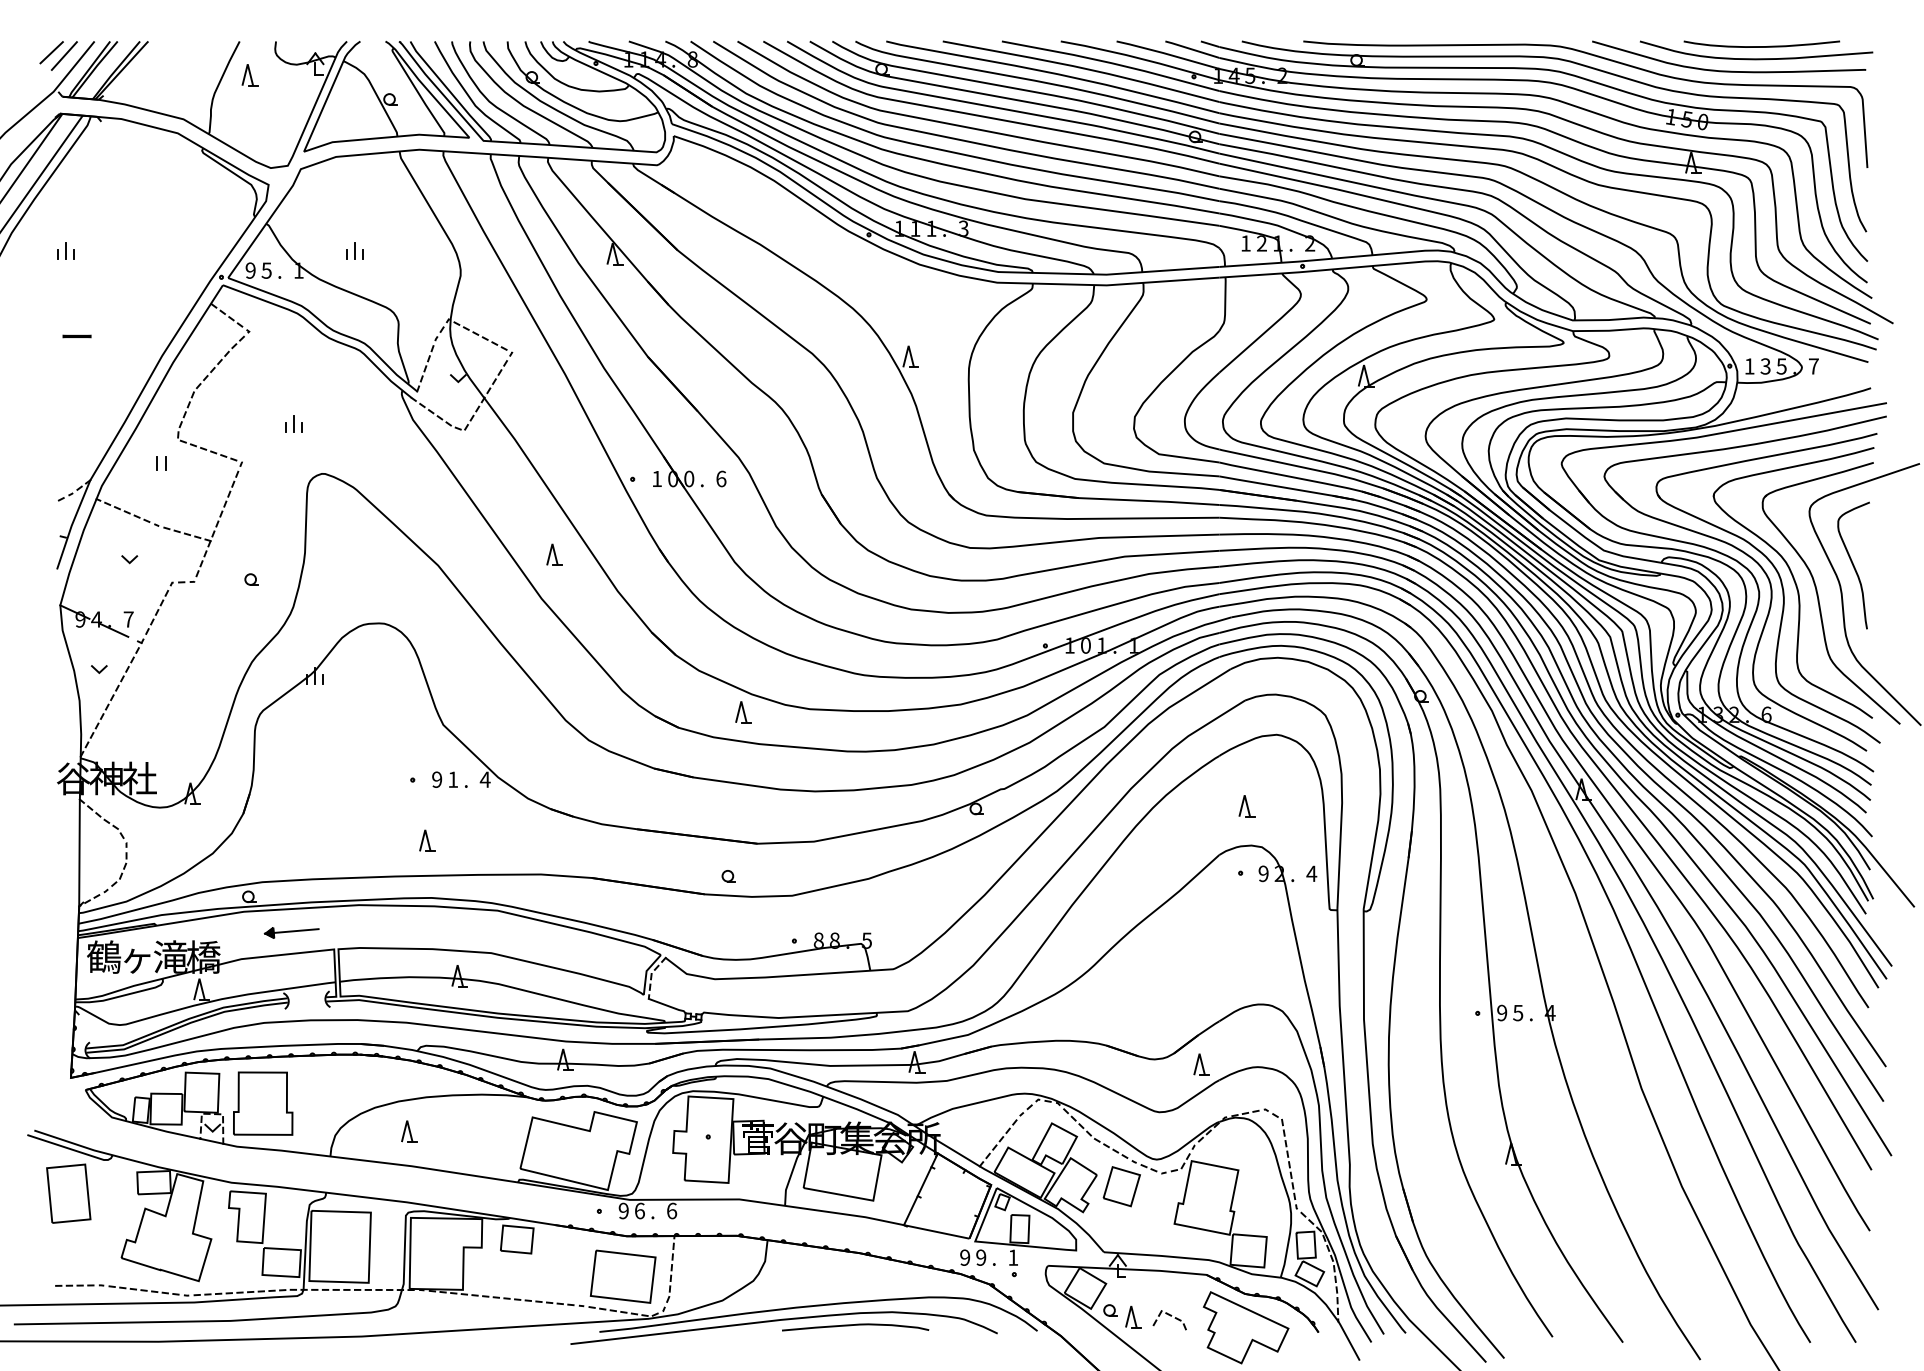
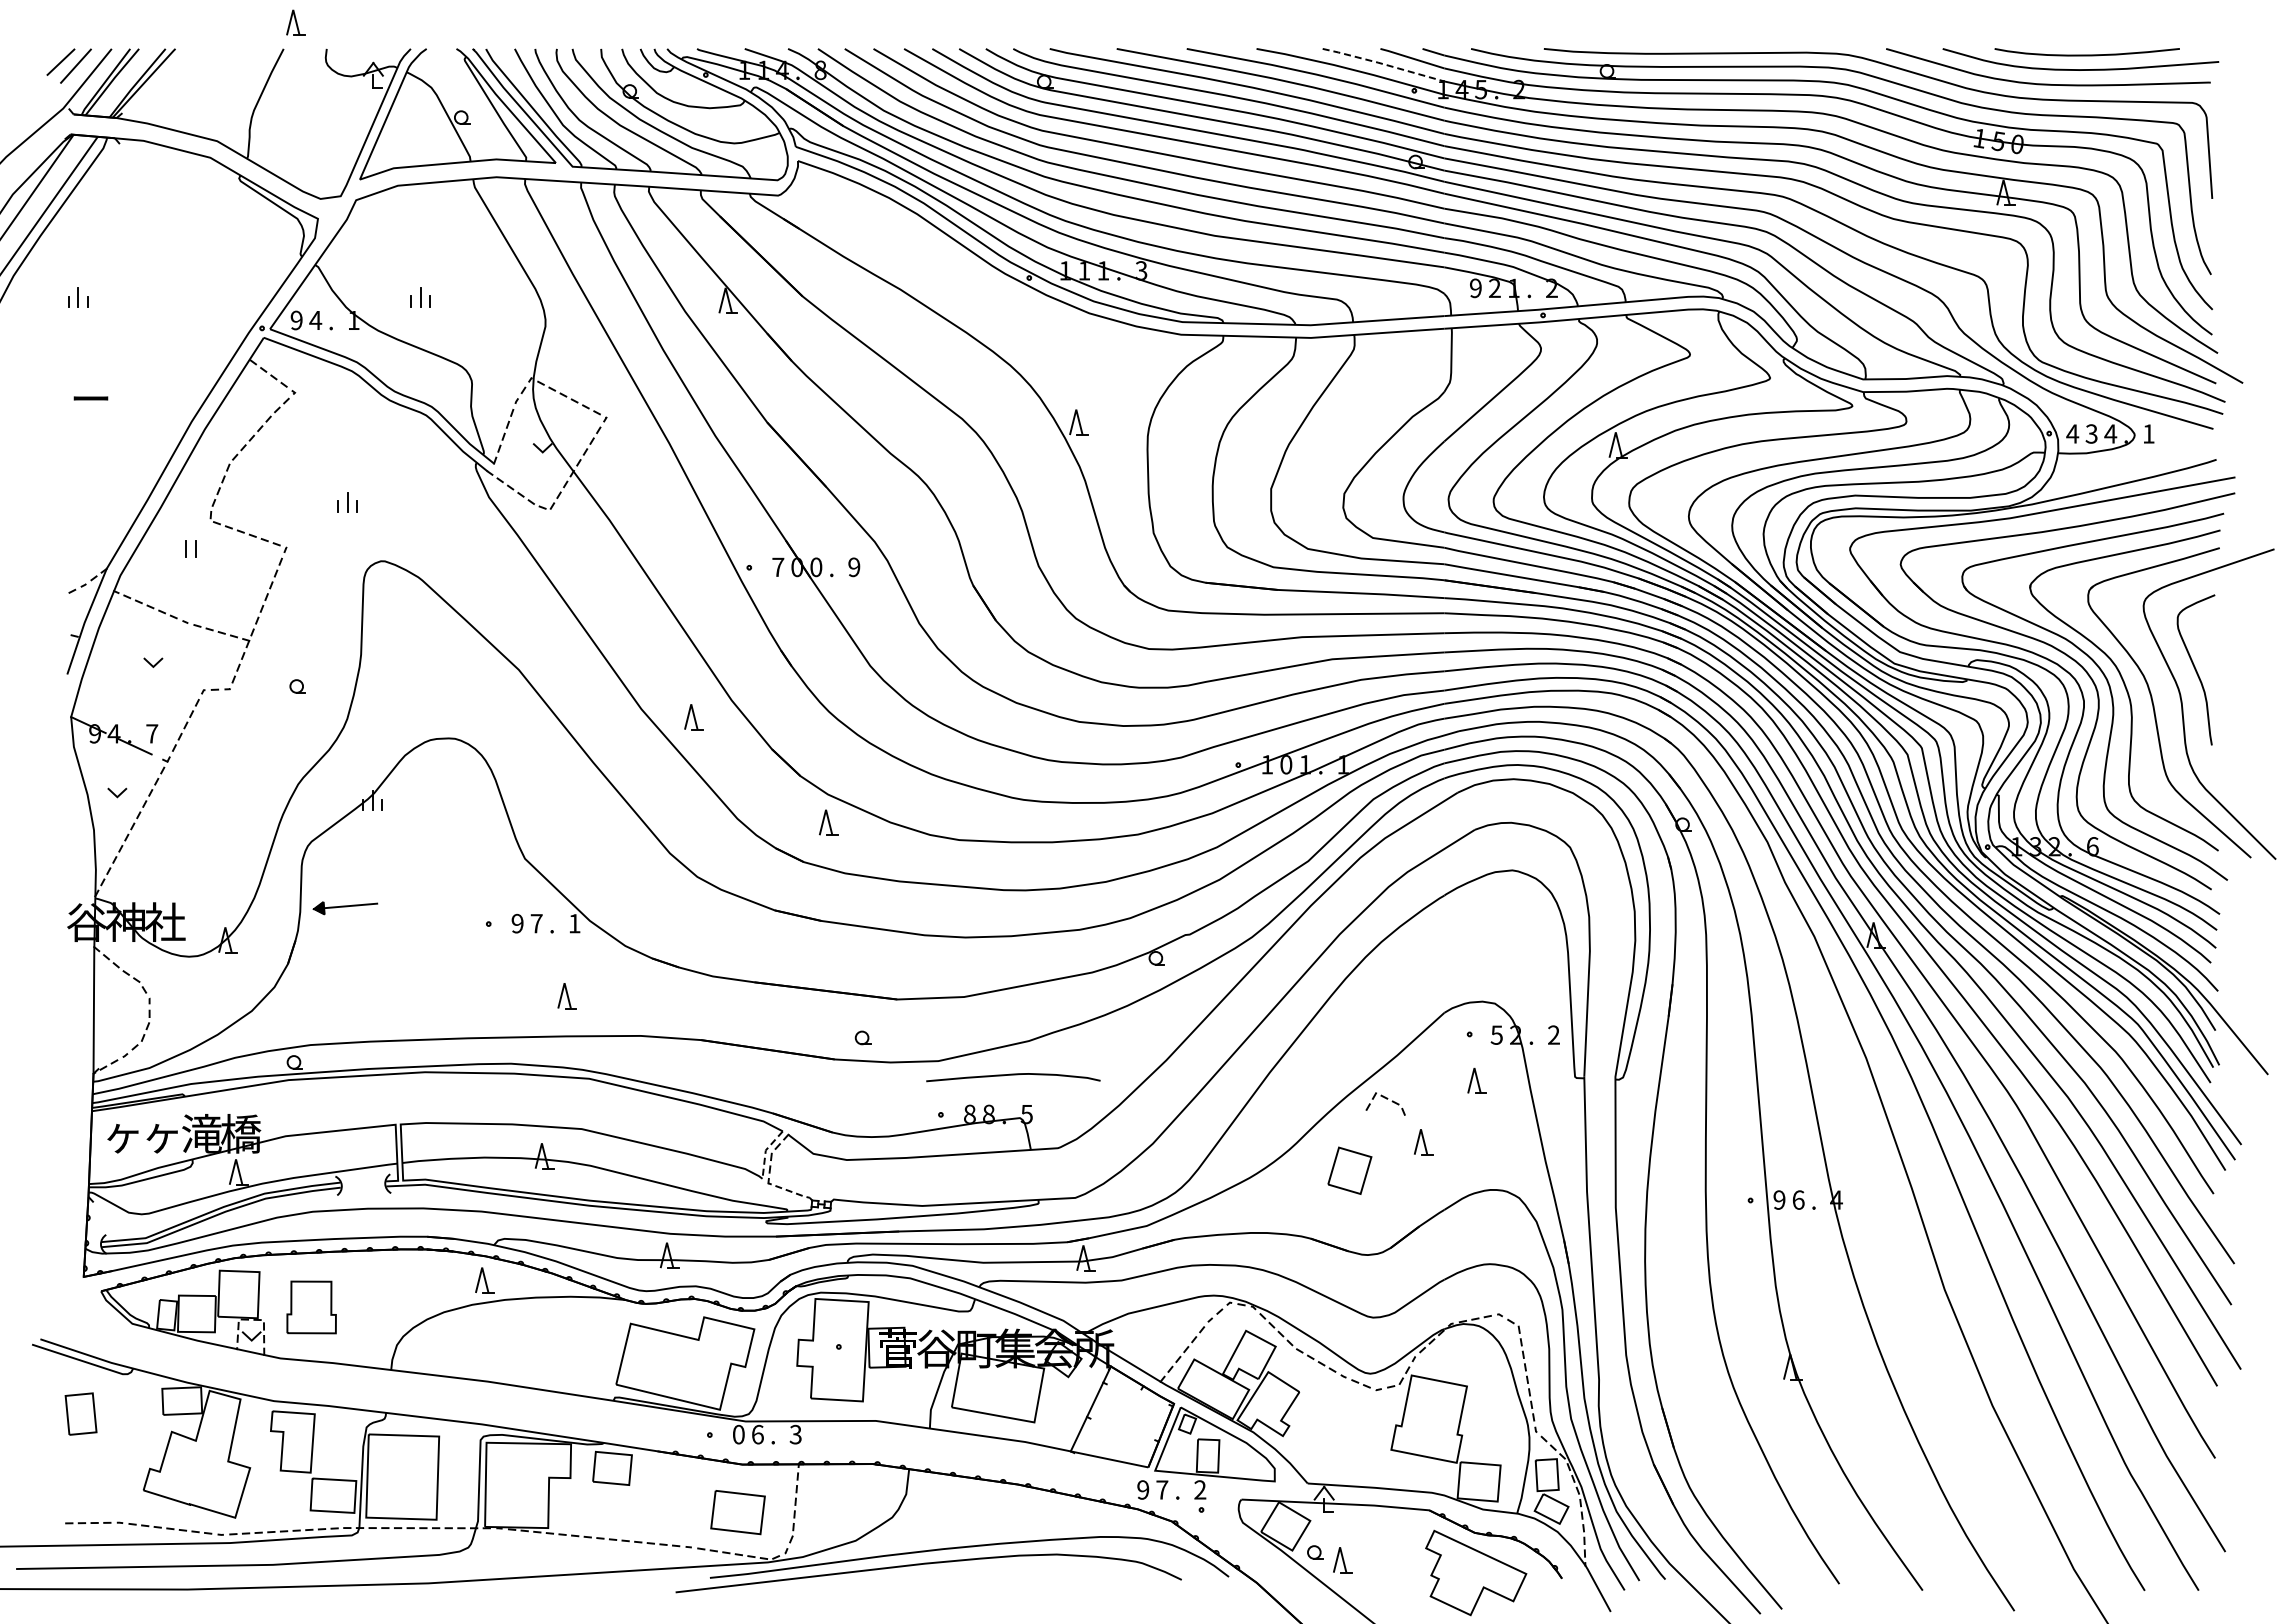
line: (1167, 53) -> (1382, 63), solid -> dashed
part: (249, 74) -> (295, 22), moved
text: (1245, 243) -> (1475, 288), 1 -> 9
text: (266, 270) -> (315, 320), 5 -> 4
text: (1749, 366) -> (2072, 433), 1 -> 4
text: (1781, 366) -> (2110, 433), 5 -> 4
text: (1813, 366) -> (2148, 433), 7 -> 1
text: (657, 478) -> (778, 566), 1 -> 7
text: (721, 479) -> (854, 567), 6 -> 9
part: (554, 555) -> (693, 717), moved
part: (743, 712) -> (828, 822), moved
text: (453, 779) -> (536, 923), 1 -> 7
text: (485, 779) -> (574, 923), 4 -> 1
part: (1246, 805) -> (1476, 1080), moved
part: (426, 841) -> (566, 996), moved
text: (1263, 873) -> (1496, 1034), 9 -> 5
text: (1311, 873) -> (1553, 1034), 4 -> 2
part: (291, 933) -> (345, 908), moved
text: (103, 956) -> (122, 1133), 鶴 -> ヶ
line: (646, 972) -> (765, 1151), solid -> dashed
line: (668, 1005) -> (791, 1191), solid -> dashed
text: (1518, 1012) -> (1798, 1199), 5 -> 6
part: (1201, 1064) -> (1423, 1142), moved
part: (263, 1103) -> (311, 1307), size x0.7
part: (409, 1131) -> (484, 1280), moved
part: (1121, 1186) -> (1349, 1170), moved
part: (68, 1193) -> (80, 1413), size x0.6
text: (623, 1210) -> (738, 1434), 9 -> 0
text: (671, 1210) -> (795, 1434), 6 -> 3
text: (981, 1257) -> (1162, 1489), 9 -> 7
text: (1013, 1257) -> (1200, 1489), 1 -> 2
part: (622, 1276) -> (737, 1512), size x0.7
part: (1169, 1319) -> (1385, 1103), moved
curve: (855, 1325) -> (1013, 1075), moved

